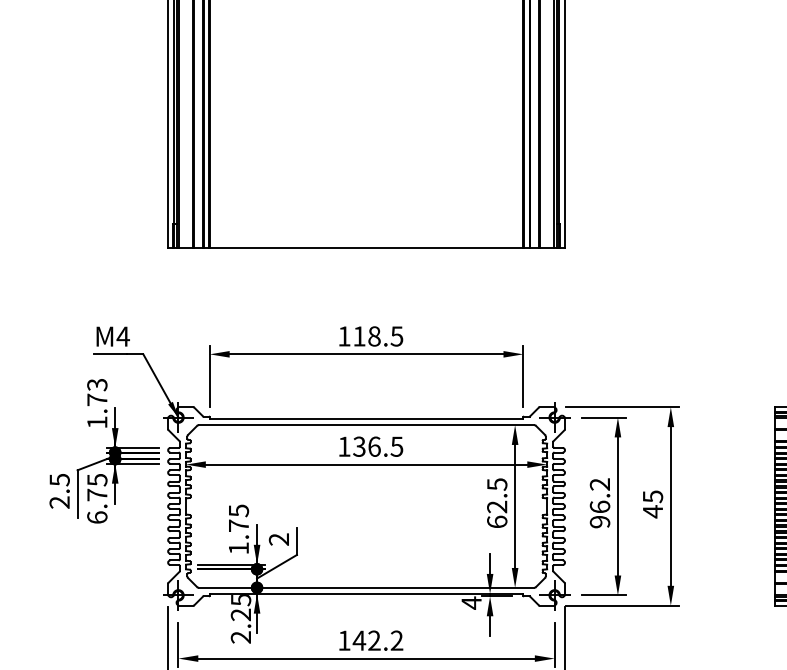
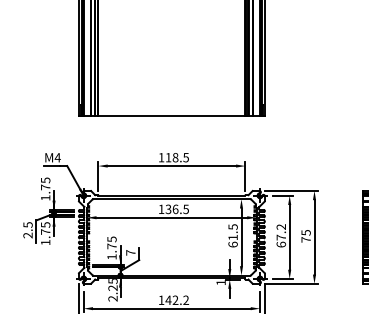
text: (96, 383) -> (45, 179), 1.73 -> 1.75
text: (495, 506) -> (232, 237), 62.5 -> 61.5
text: (651, 511) -> (305, 239), 45 -> 75
text: (600, 513) -> (281, 240), 96.2 -> 67.2
text: (96, 517) -> (45, 242), 6.75 -> 1.75
text: (278, 538) -> (130, 252), 2 -> 7
text: (470, 602) -> (220, 282), 4 -> 1

